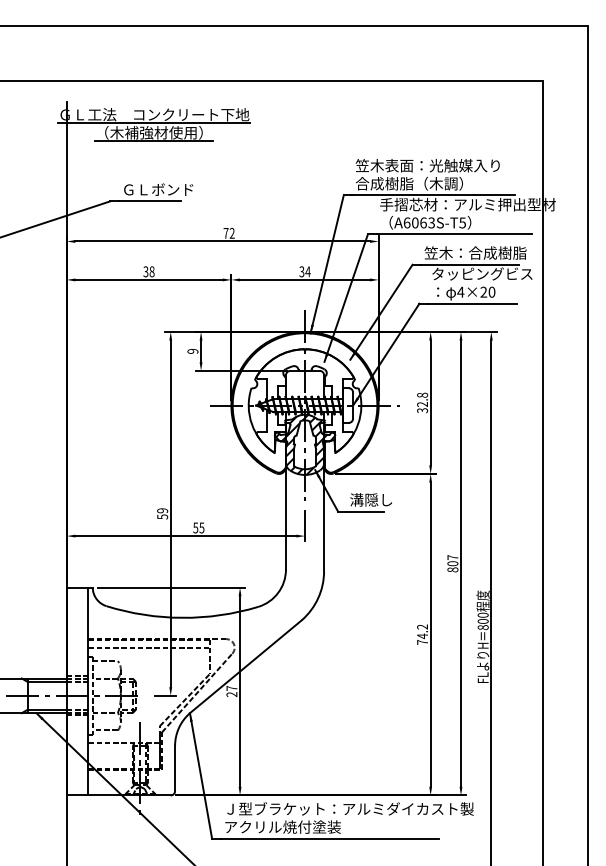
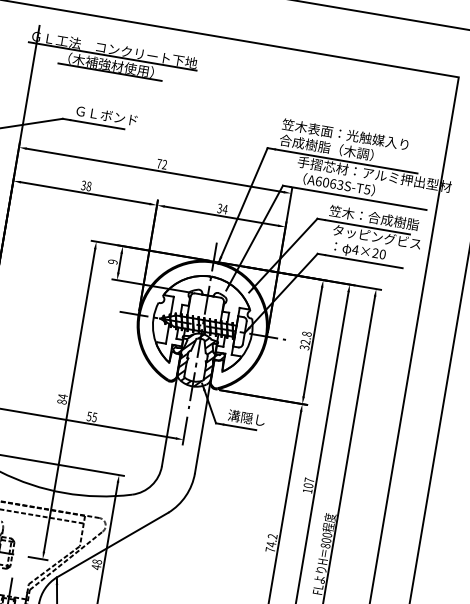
text: (162, 513) -> (62, 398), 59 -> 84
text: (452, 569) -> (307, 490), 807 -> 107
text: (231, 691) -> (96, 564), 27 -> 48

